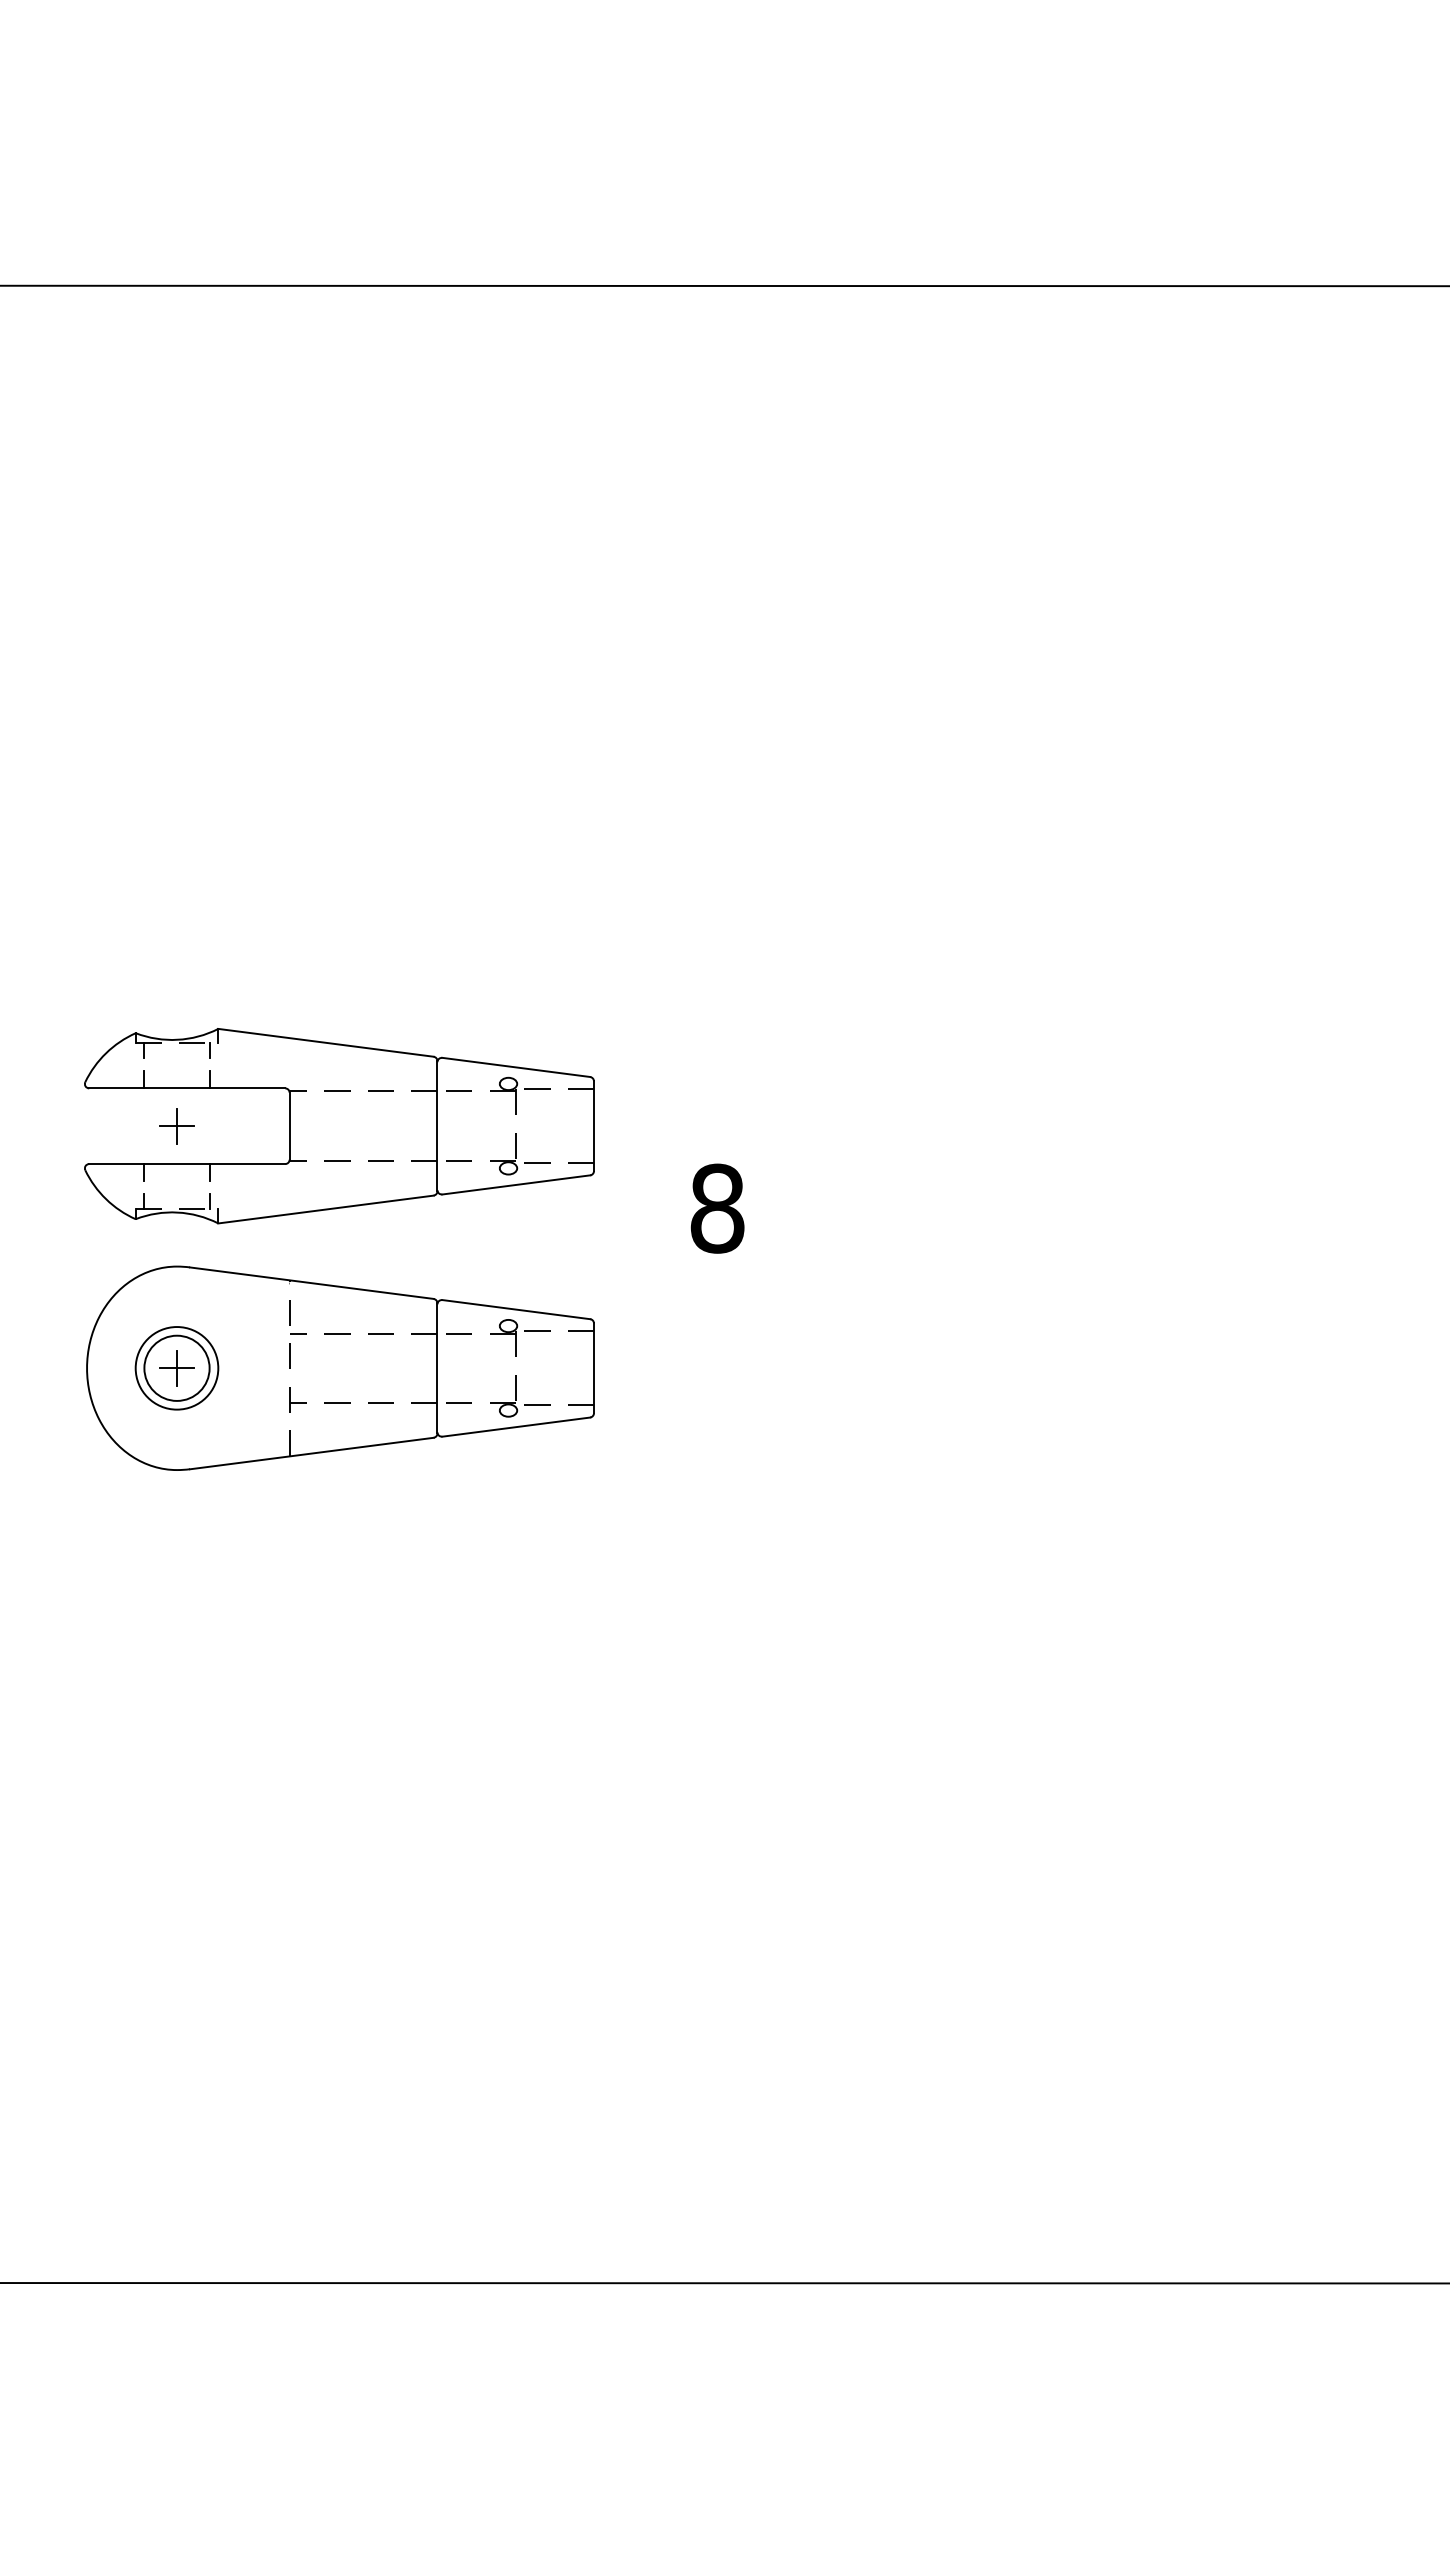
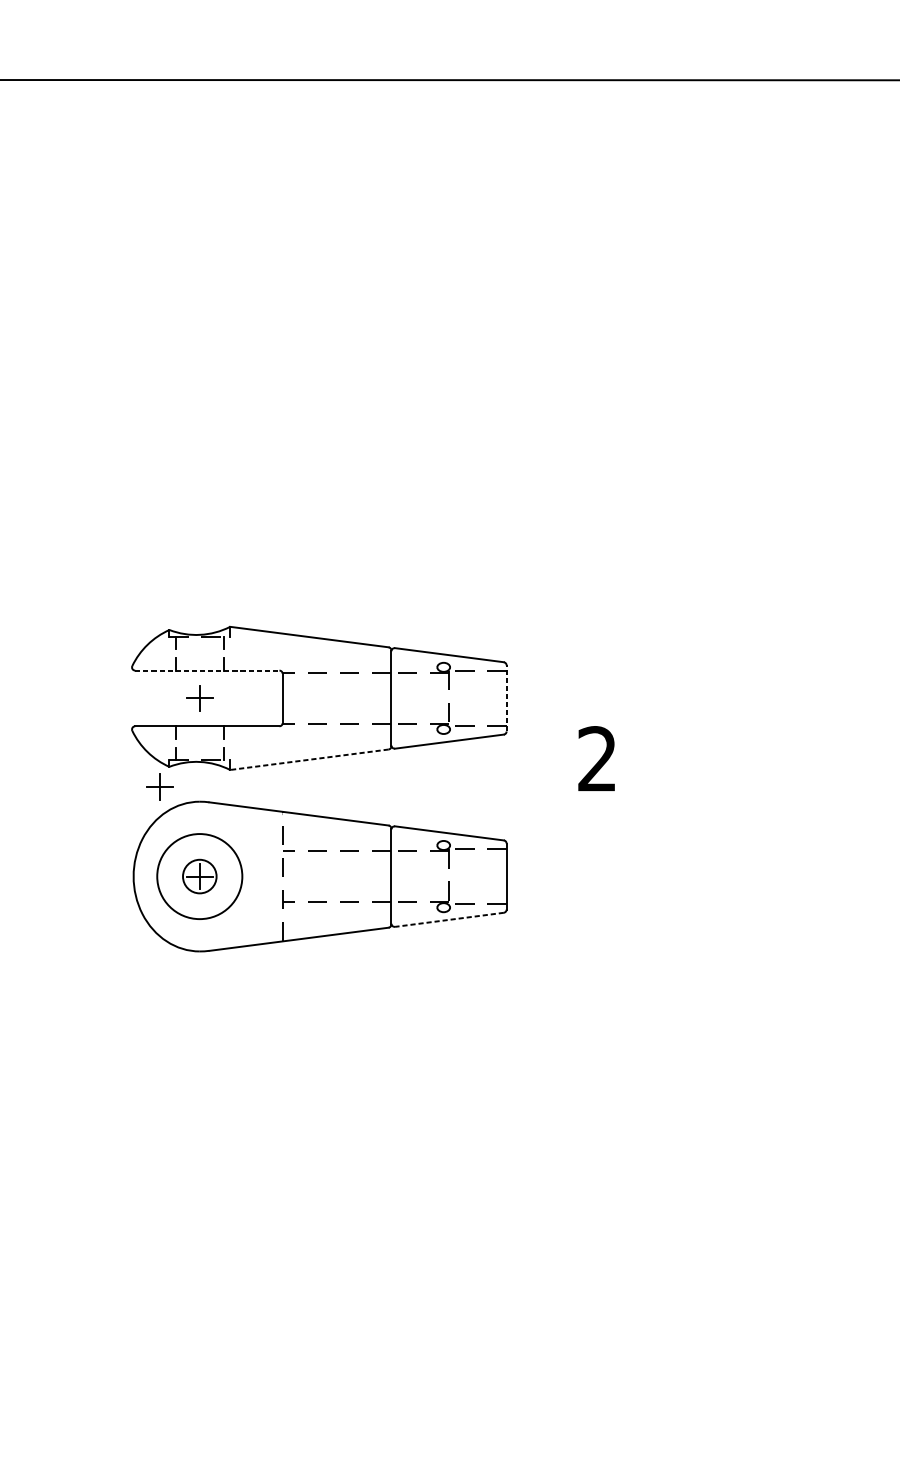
line: (187, 1088) -> (207, 670), solid -> dashed
line: (593, 1126) -> (506, 698), solid -> dashed
text: (717, 1208) -> (597, 758), 8 -> 2
line: (326, 1209) -> (309, 759), solid -> dashed
part: (122, 1246) -> (159, 786), added
circle: (176, 1367) -> (199, 875), size x0.7
circle: (176, 1368) -> (199, 876), size x1.4
line: (516, 1427) -> (449, 920), solid -> dashed

